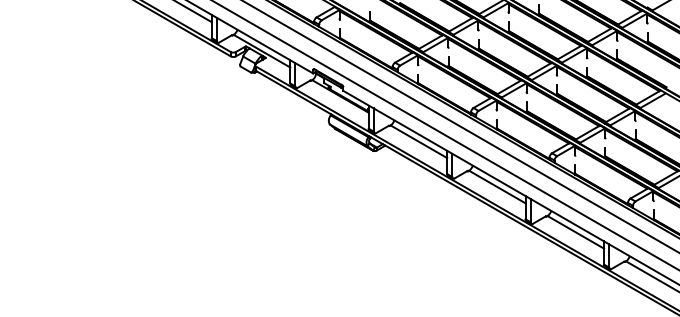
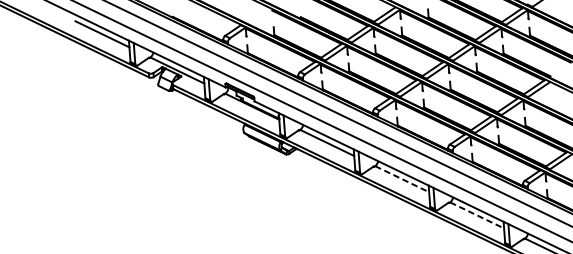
line: (497, 187) -> (402, 179), solid -> dashed
line: (575, 232) -> (476, 215), solid -> dashed

